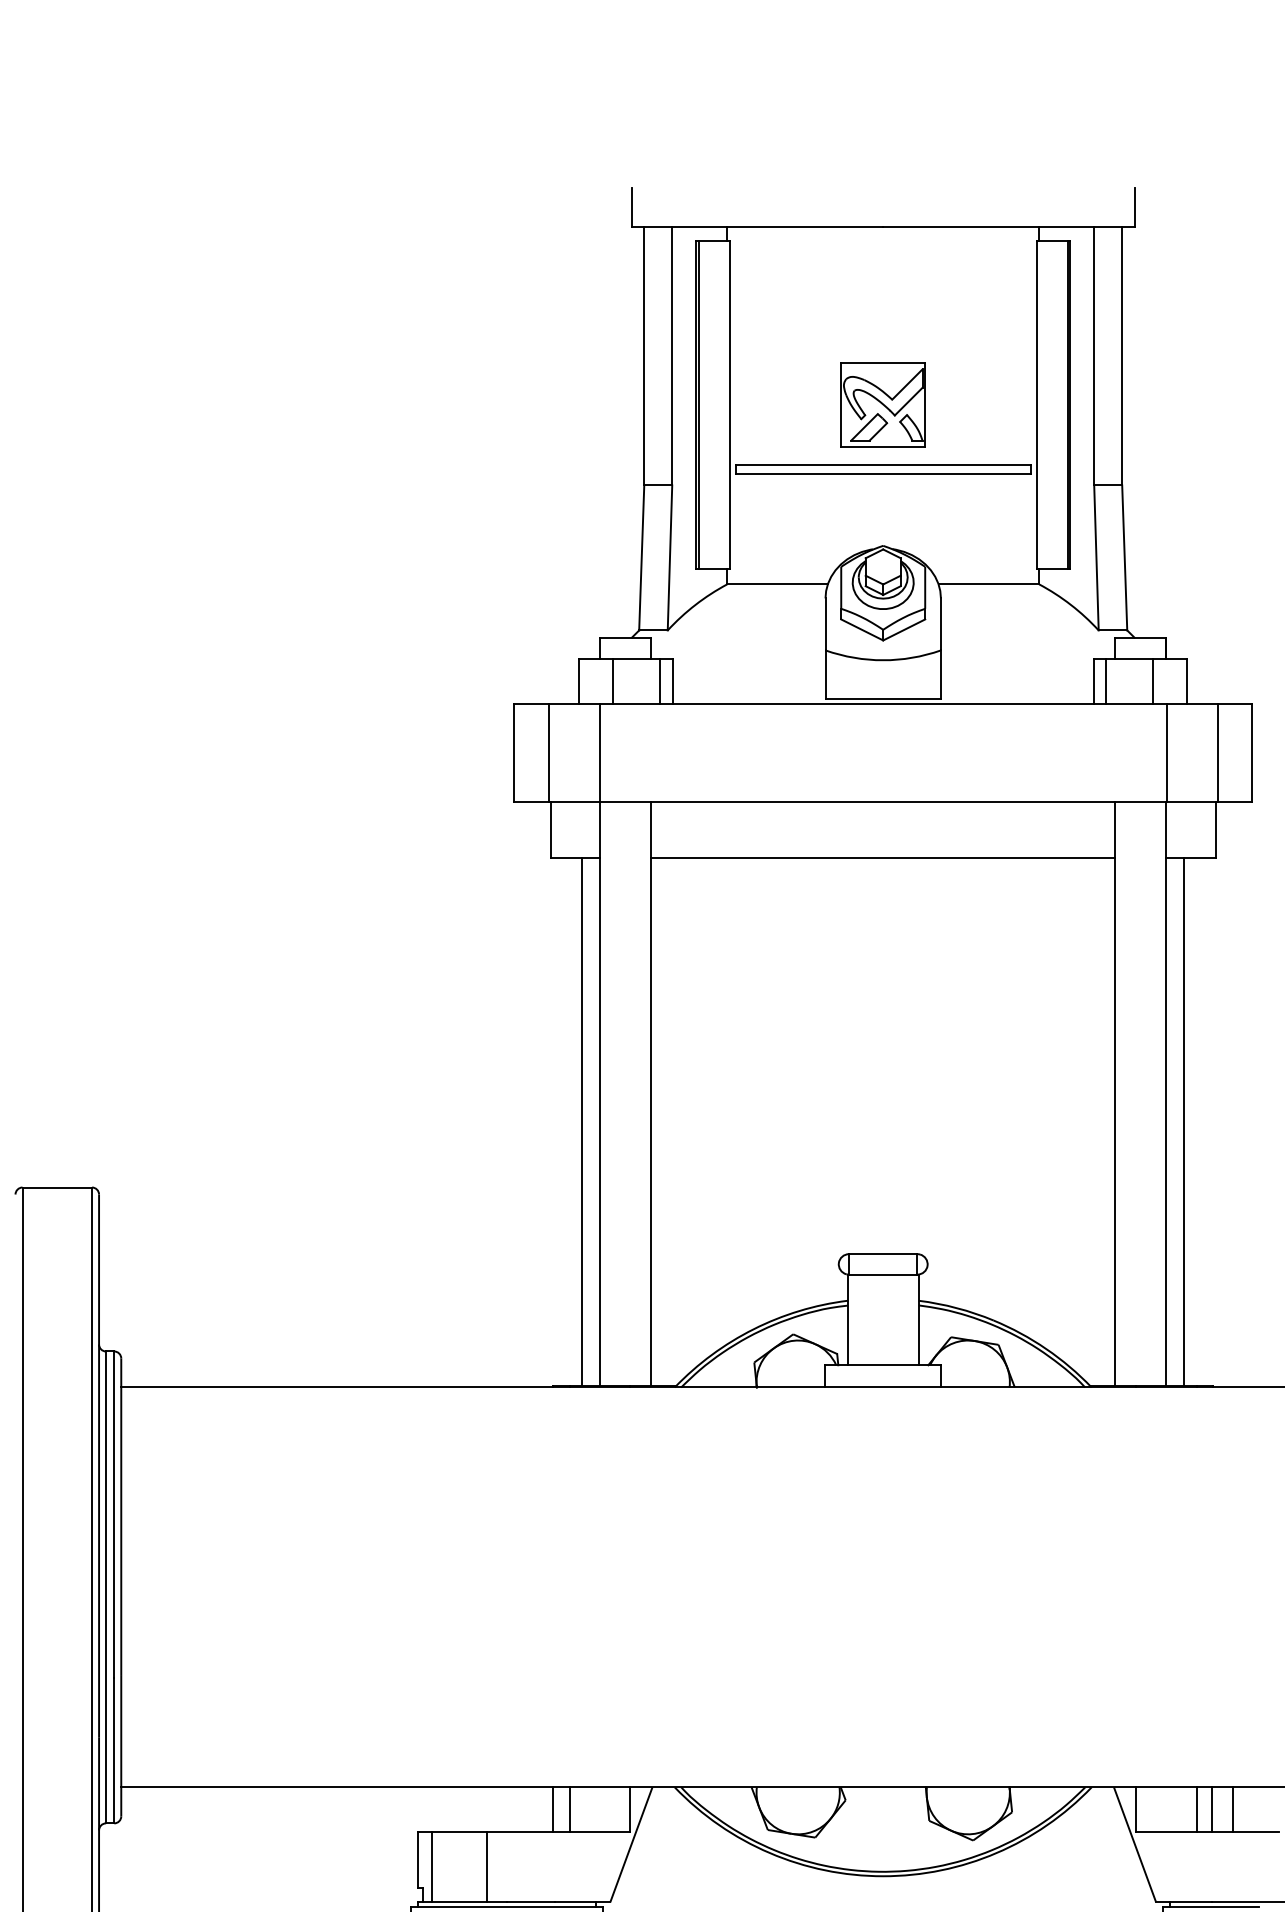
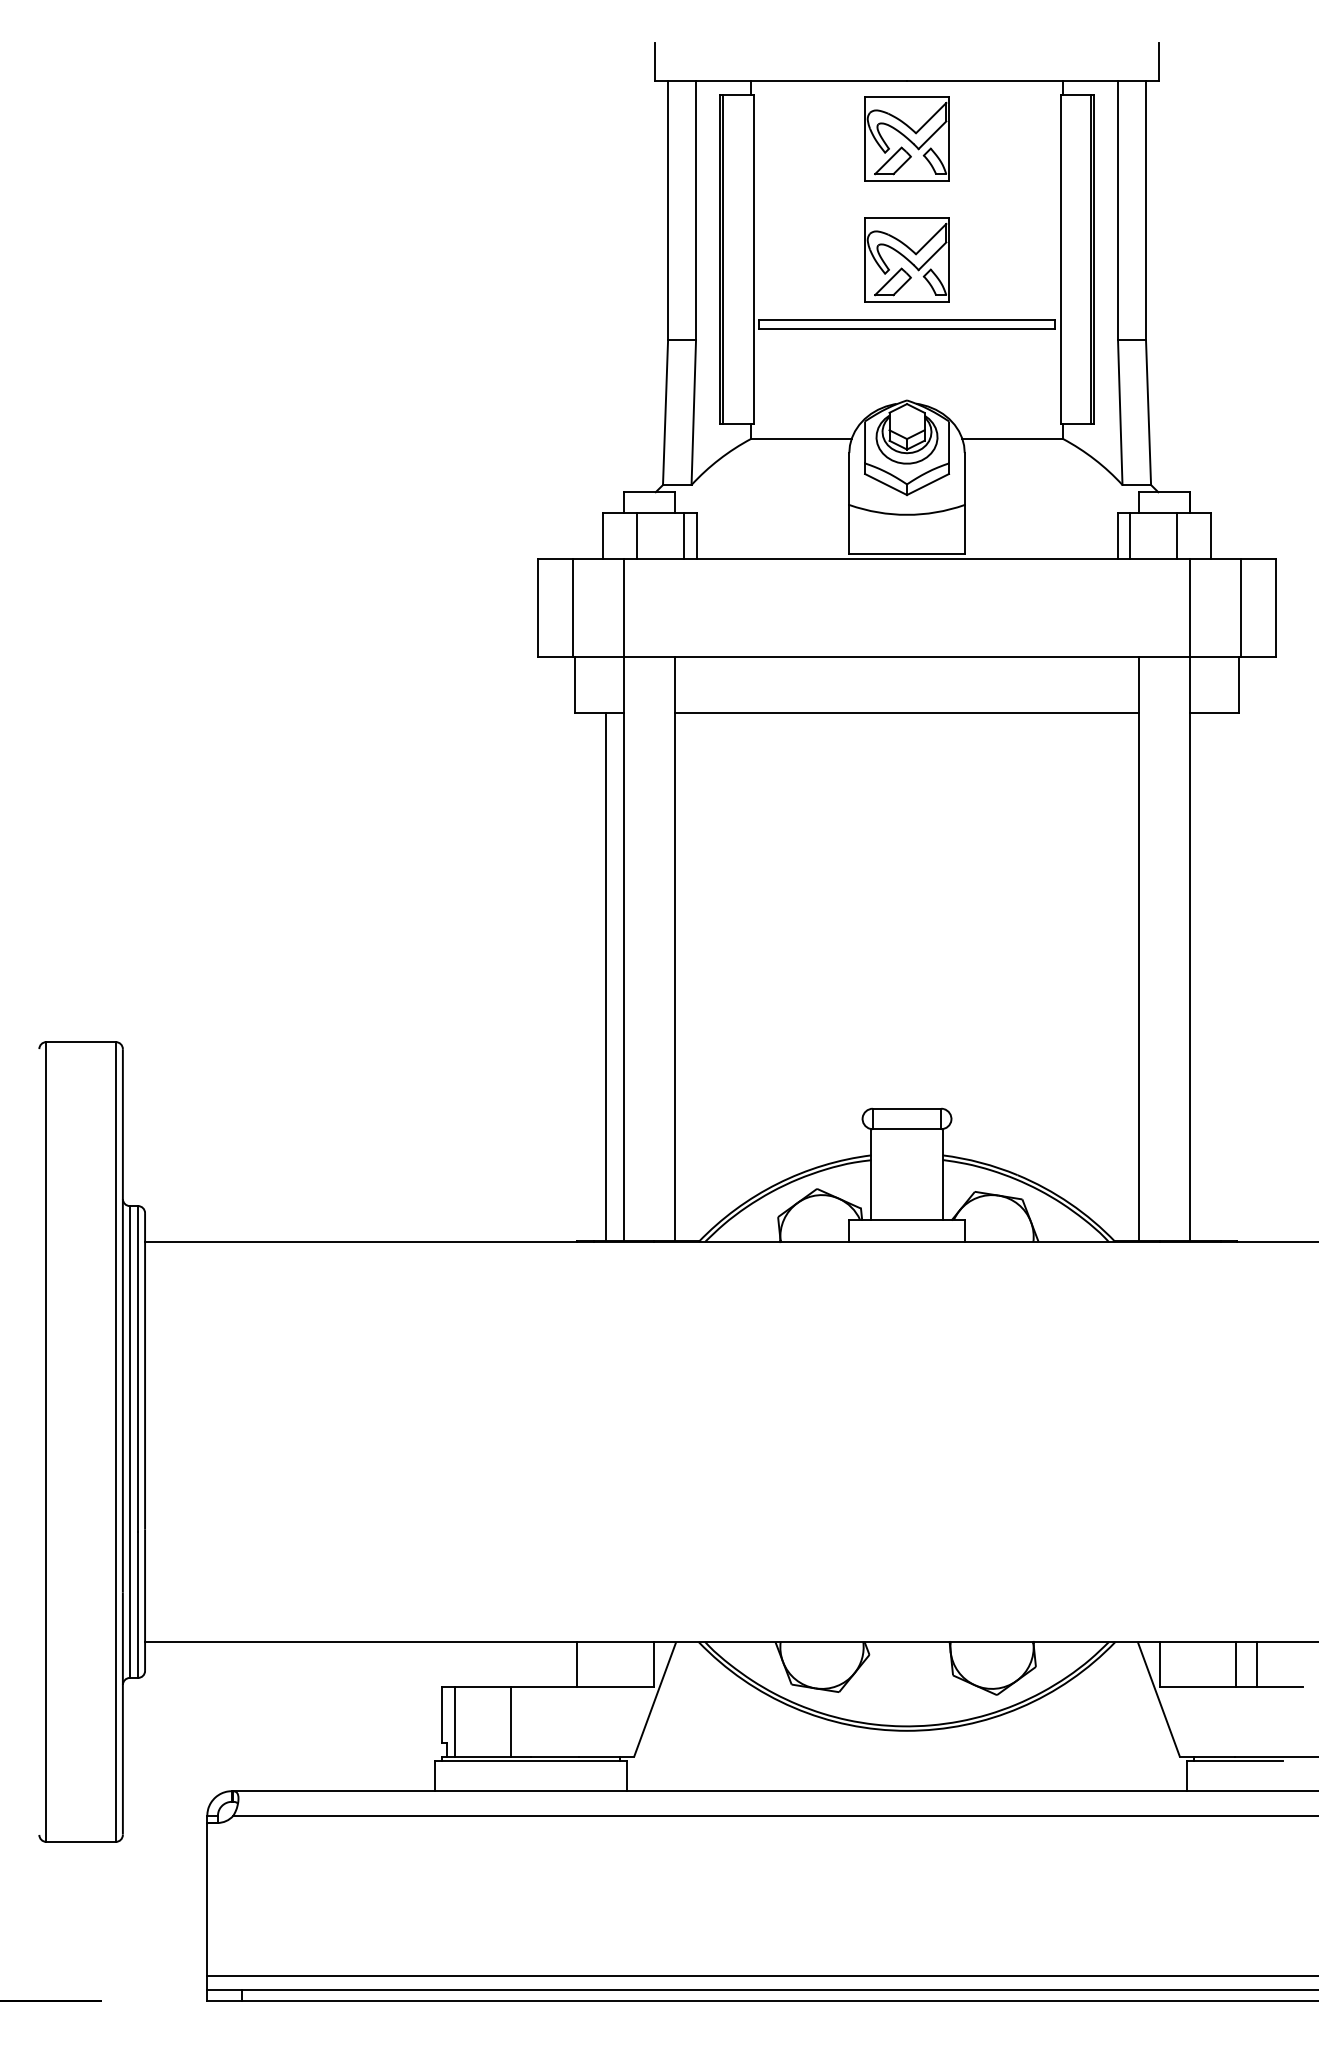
part: (882, 283) -> (906, 138), added
line: (1183, 1121) -> (1207, 976), removed
line: (569, 1808) -> (593, 1663), removed
line: (1196, 1808) -> (1220, 1663), removed

